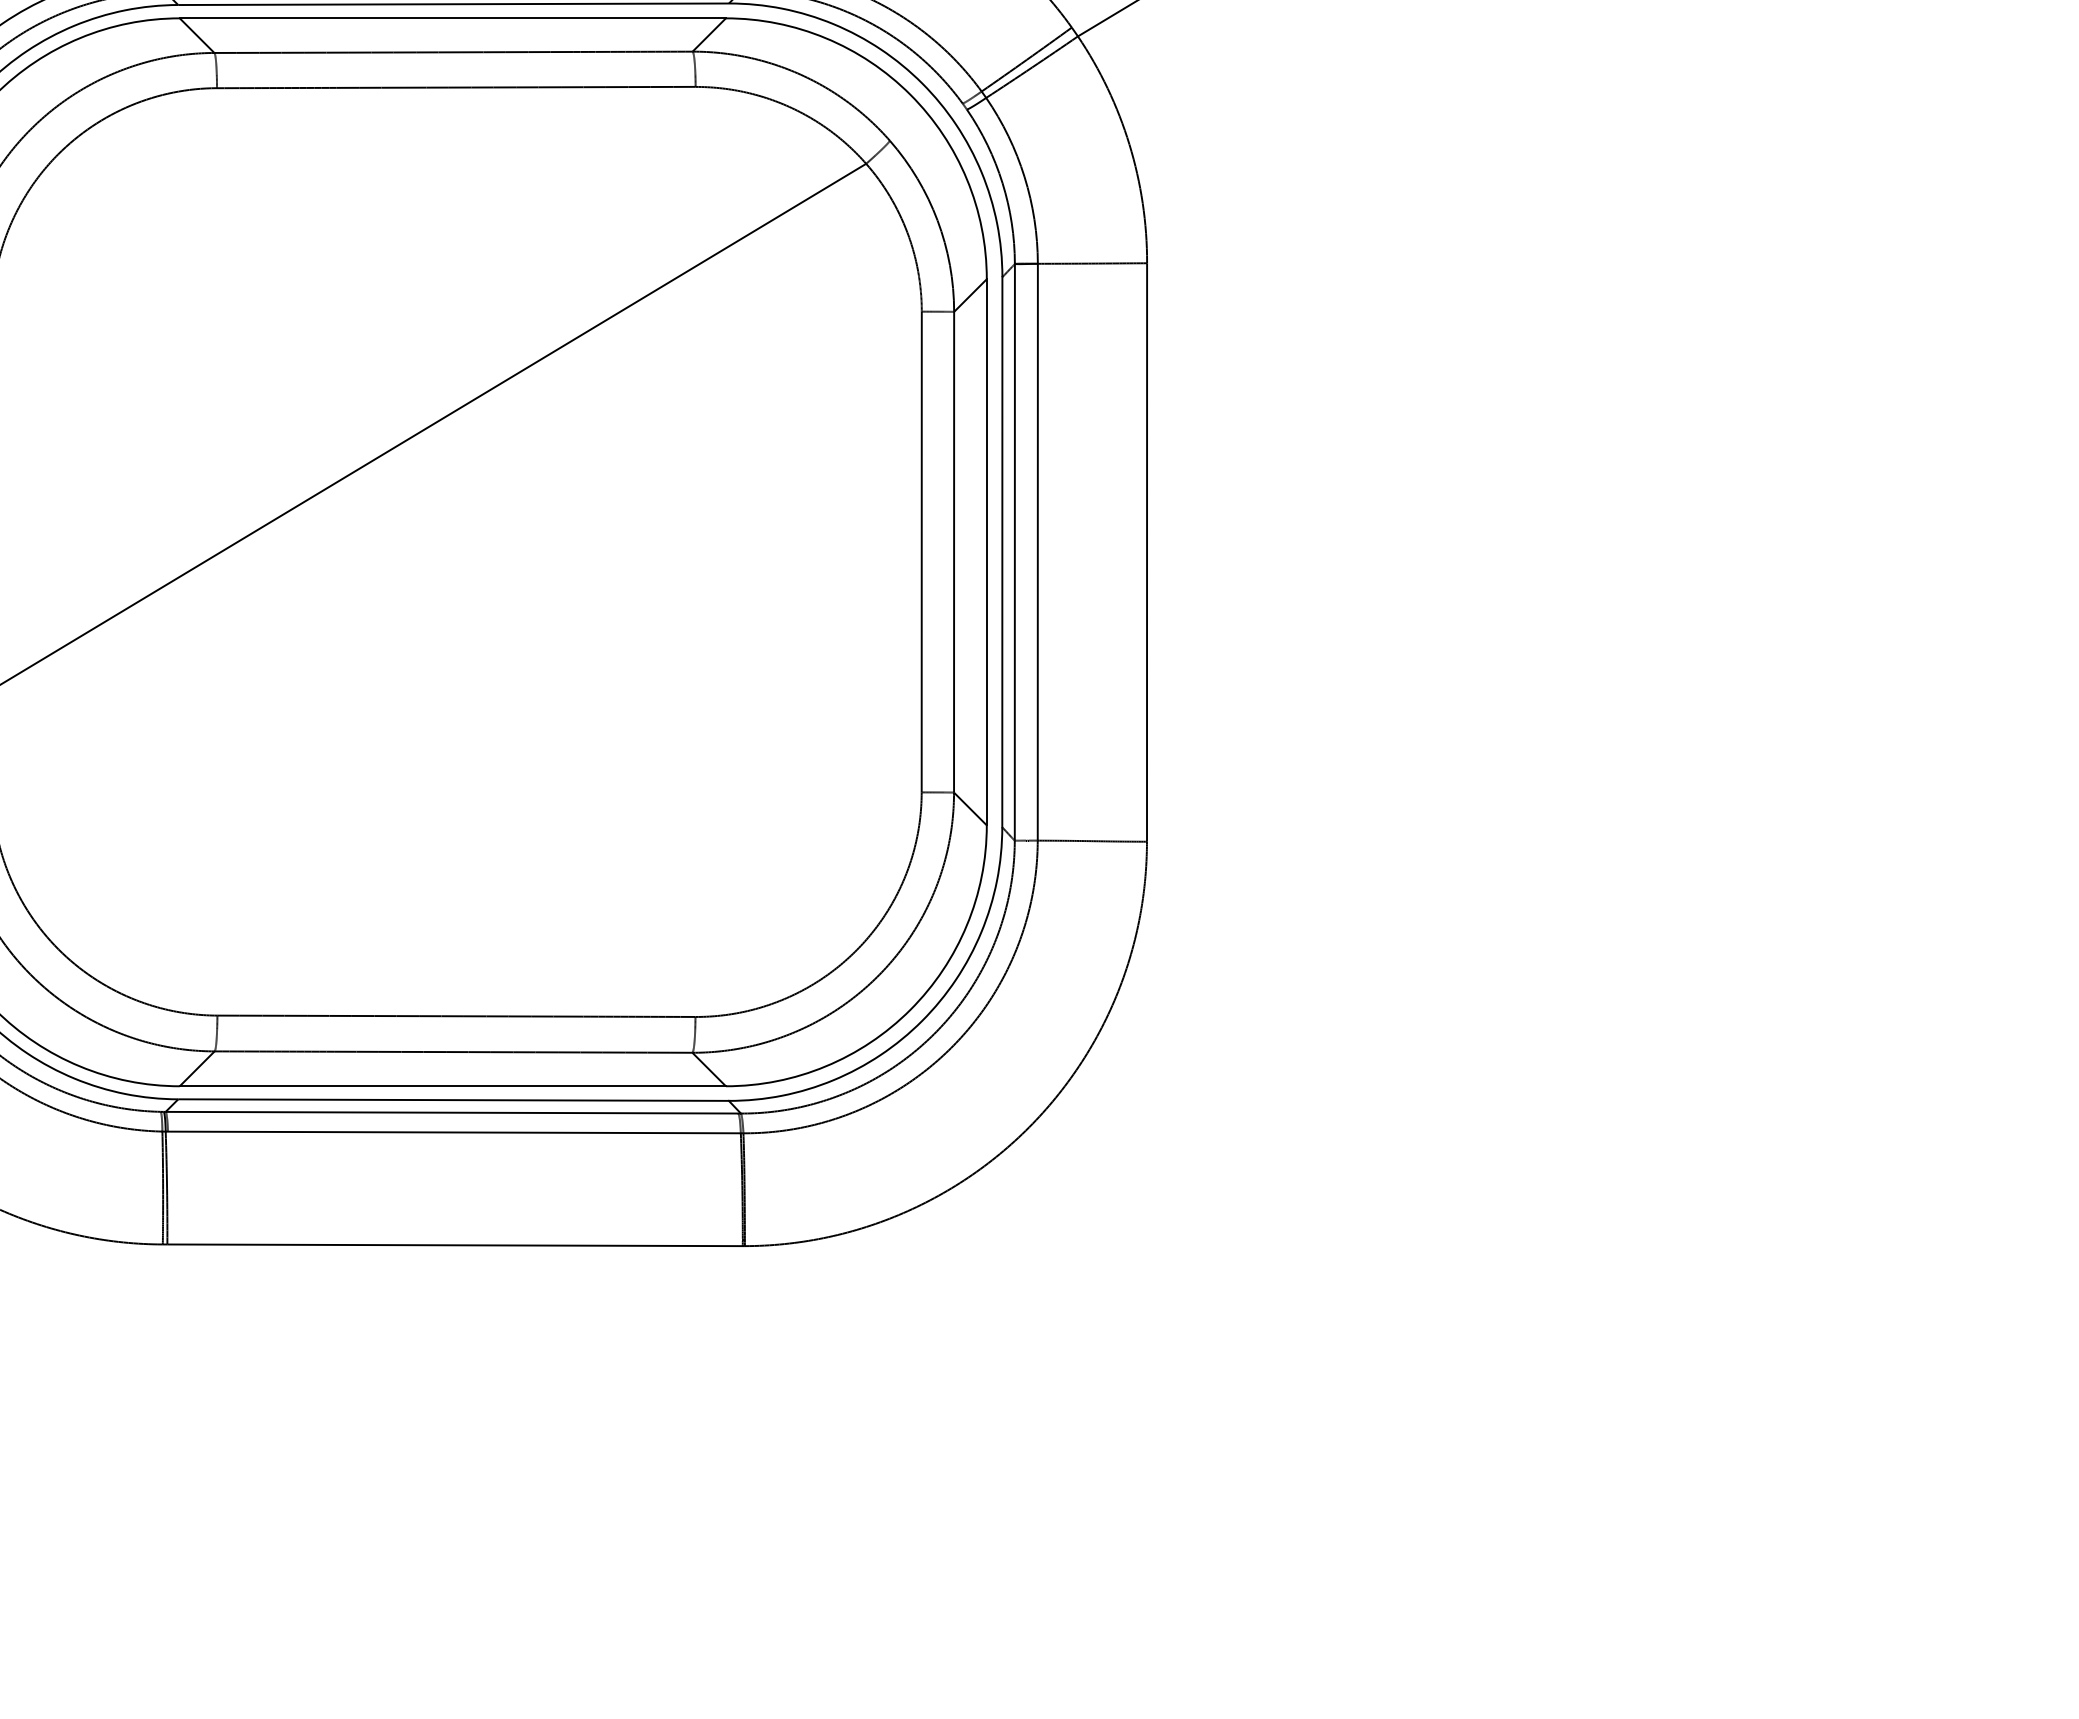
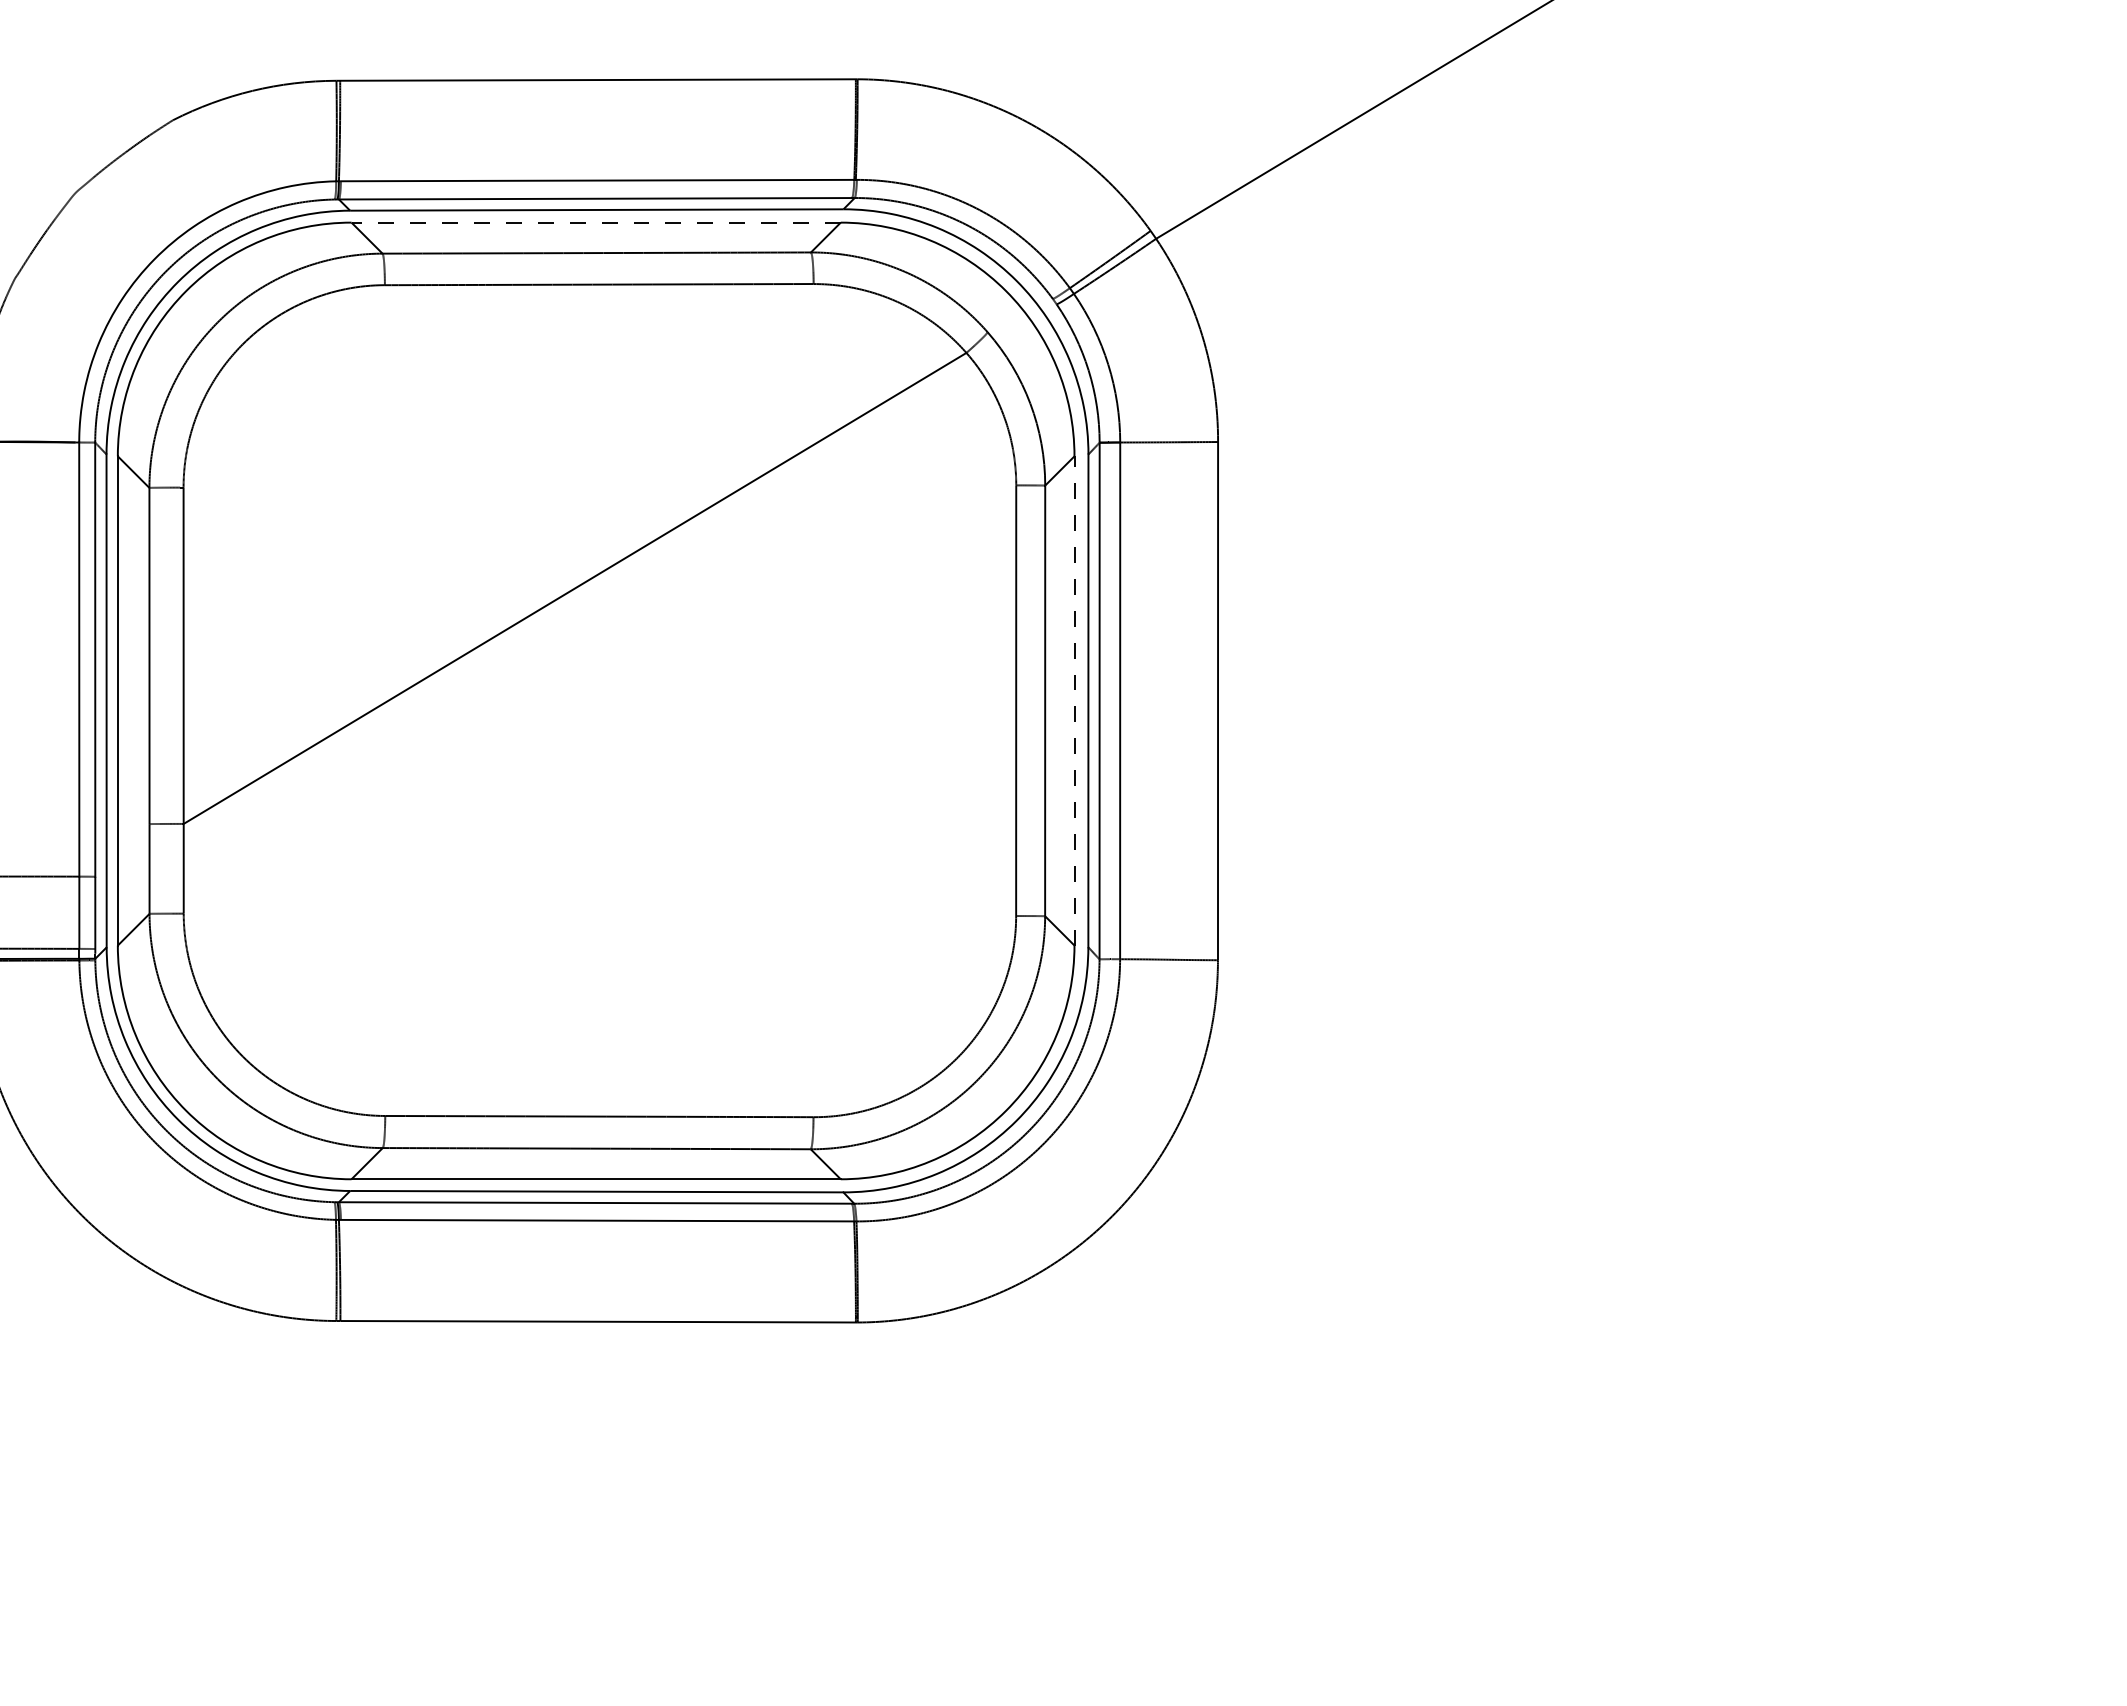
line: (453, 18) -> (596, 222), solid -> dashed
line: (986, 551) -> (1074, 700), solid -> dashed

